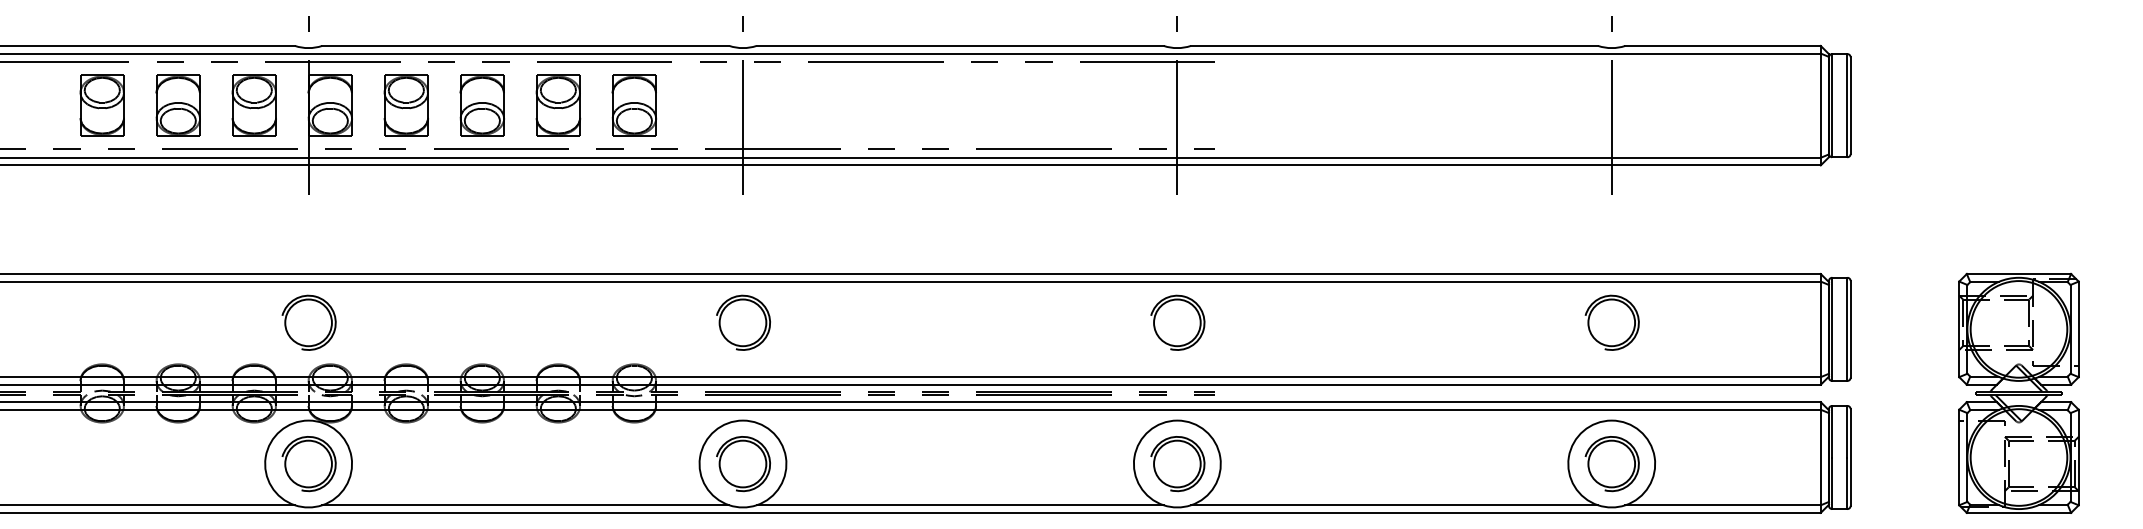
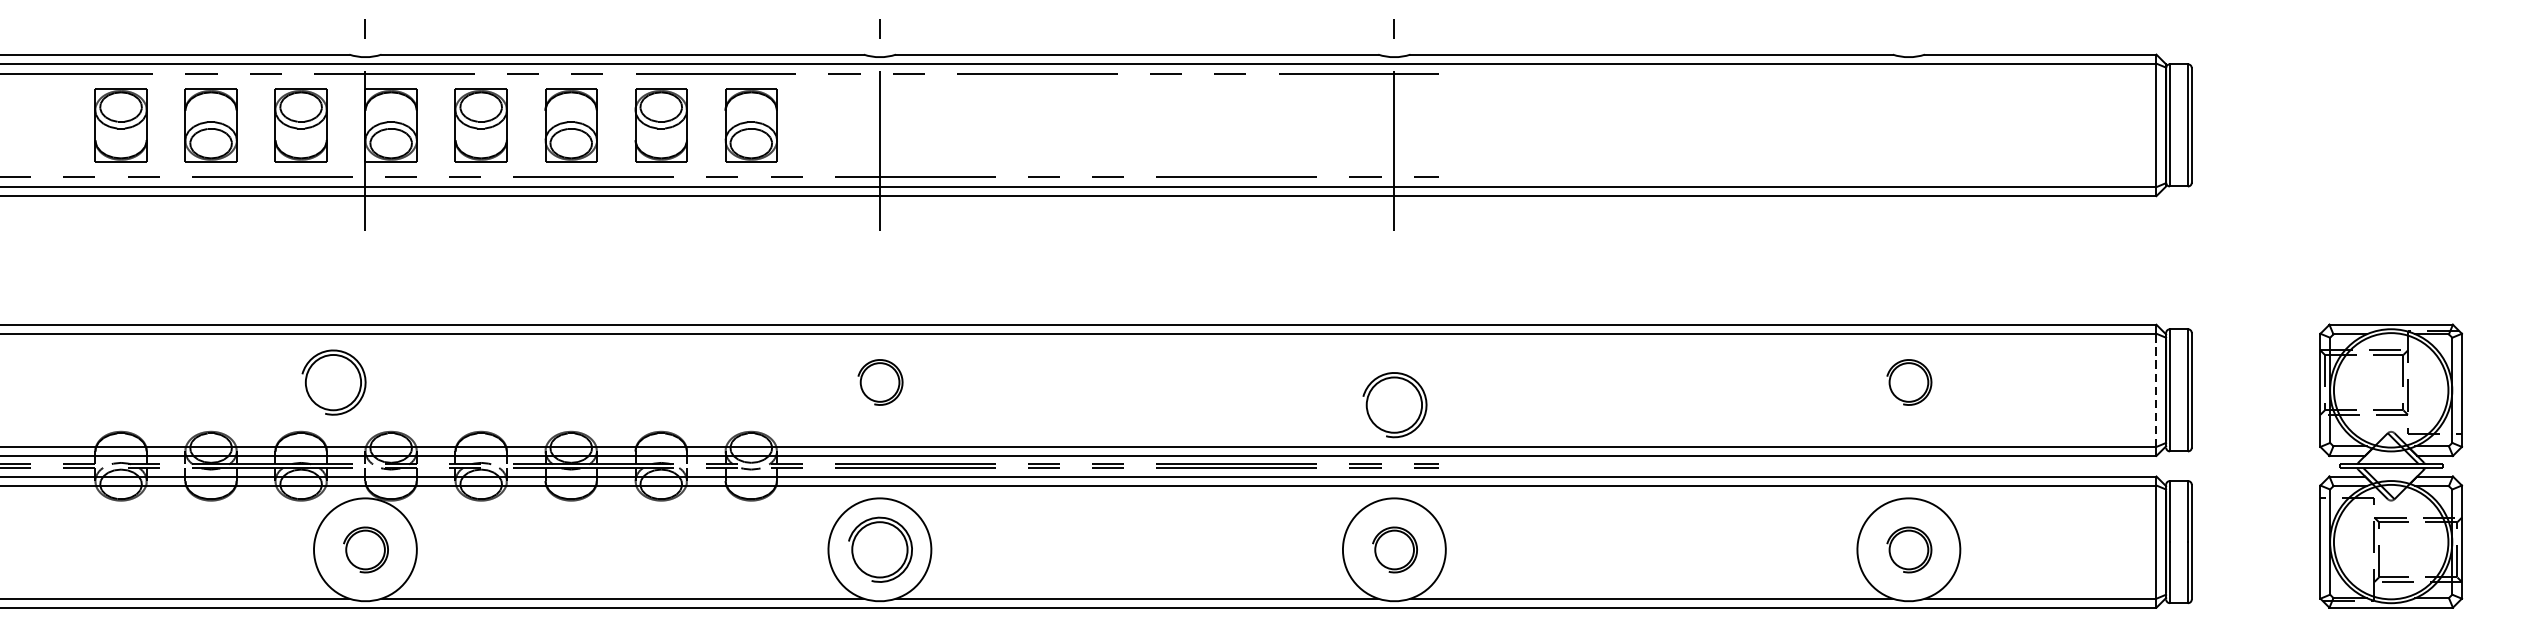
line: (1611, 105) -> (1908, 125), removed
part: (308, 322) -> (333, 382), moved
part: (743, 322) -> (880, 382), size x0.7
part: (1177, 322) -> (1394, 404), moved
part: (1611, 322) -> (1908, 382), size x0.7
line: (1820, 329) -> (2156, 390), solid -> dashed
part: (308, 464) -> (365, 550), size x0.7
part: (1177, 464) -> (1394, 550), size x0.7
part: (1611, 464) -> (1908, 550), size x0.7

